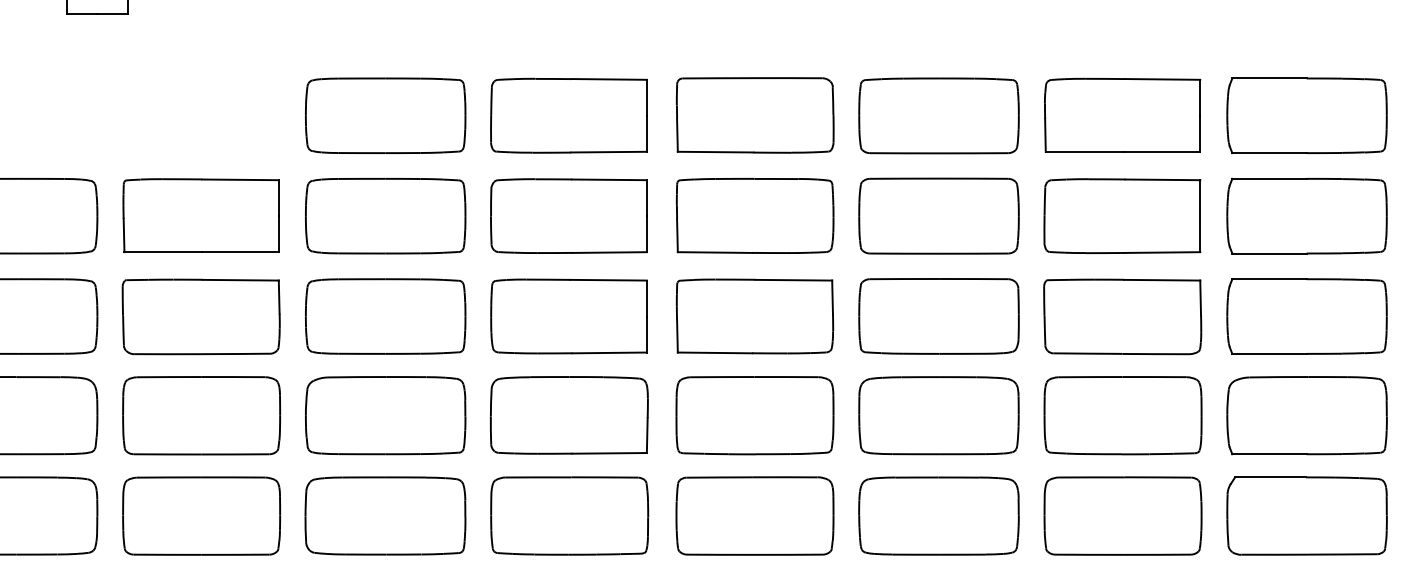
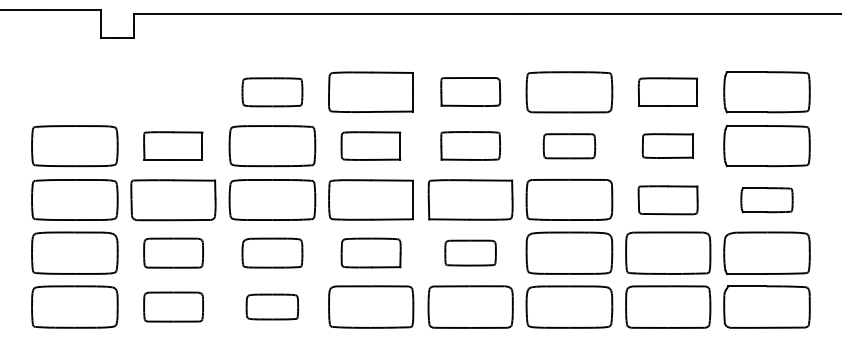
part: (754, 114) -> (470, 91), size x0.7
part: (1121, 114) -> (667, 91), size x0.7
part: (385, 116) -> (272, 92), size x0.7
part: (199, 214) -> (172, 145), size x0.7
part: (568, 214) -> (370, 145), size x0.7
part: (754, 214) -> (470, 145), size x0.7
part: (1121, 214) -> (667, 145), size x0.6
part: (939, 216) -> (569, 146), size x0.6
part: (1123, 317) -> (668, 200), size x0.7
part: (1306, 317) -> (766, 200), size x0.6
part: (201, 414) -> (173, 252), size x0.7
part: (385, 414) -> (272, 252), size x0.7
part: (570, 414) -> (371, 252), size x0.7
part: (754, 414) -> (470, 252), size x0.6
part: (201, 514) -> (173, 306), size x0.7
part: (385, 514) -> (272, 306), size x0.6

